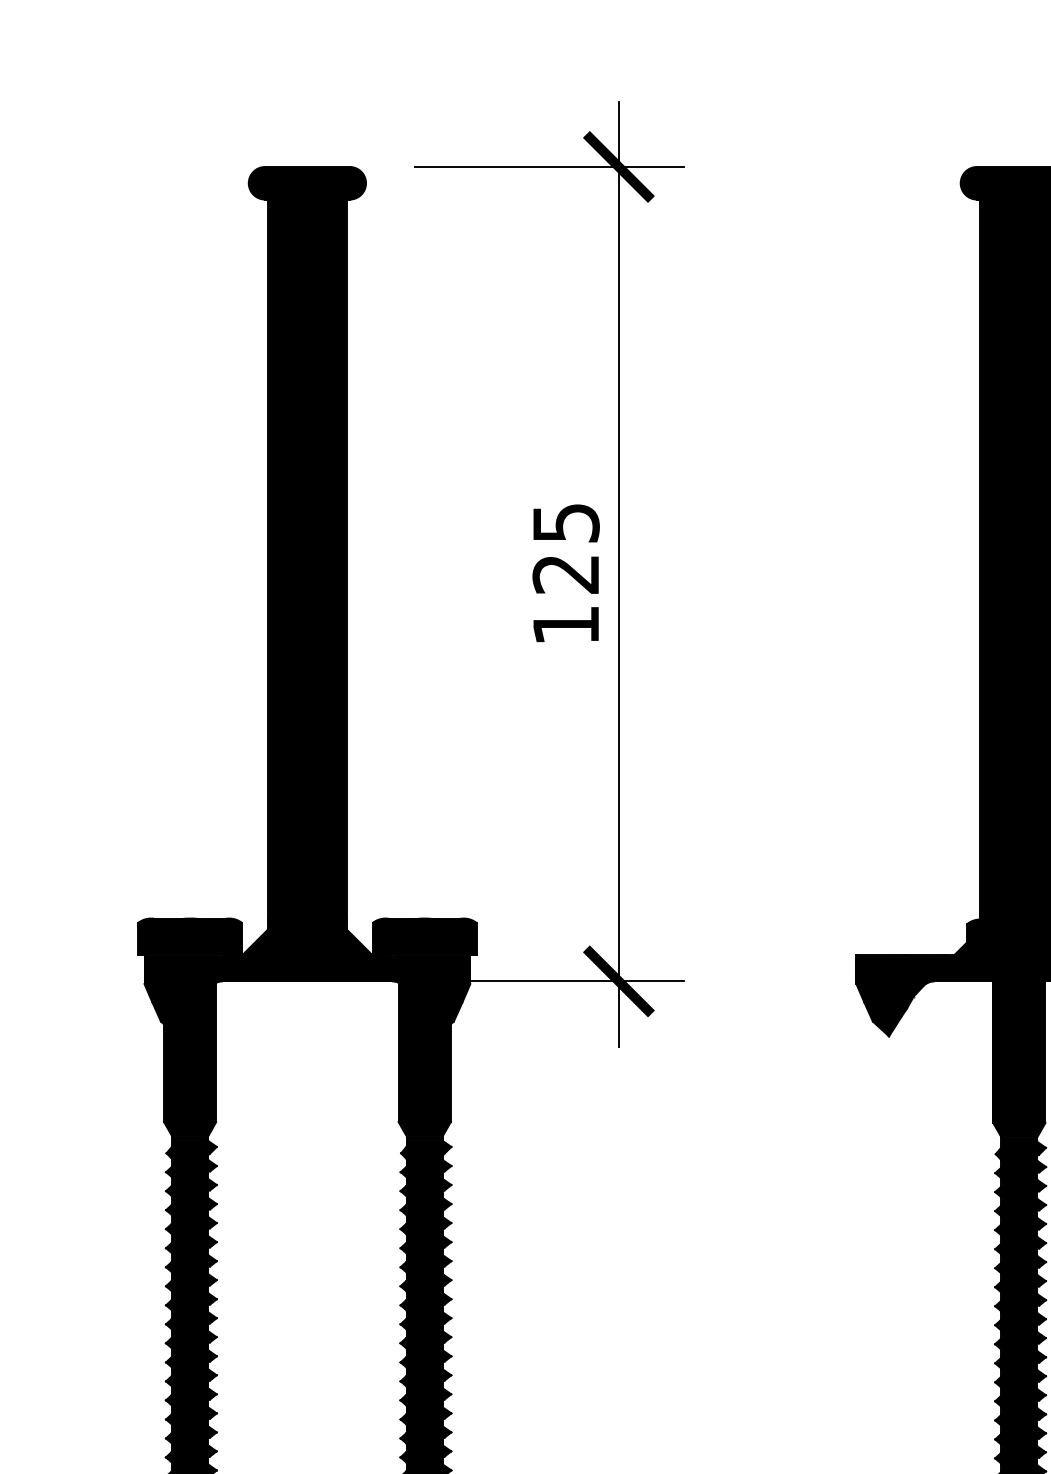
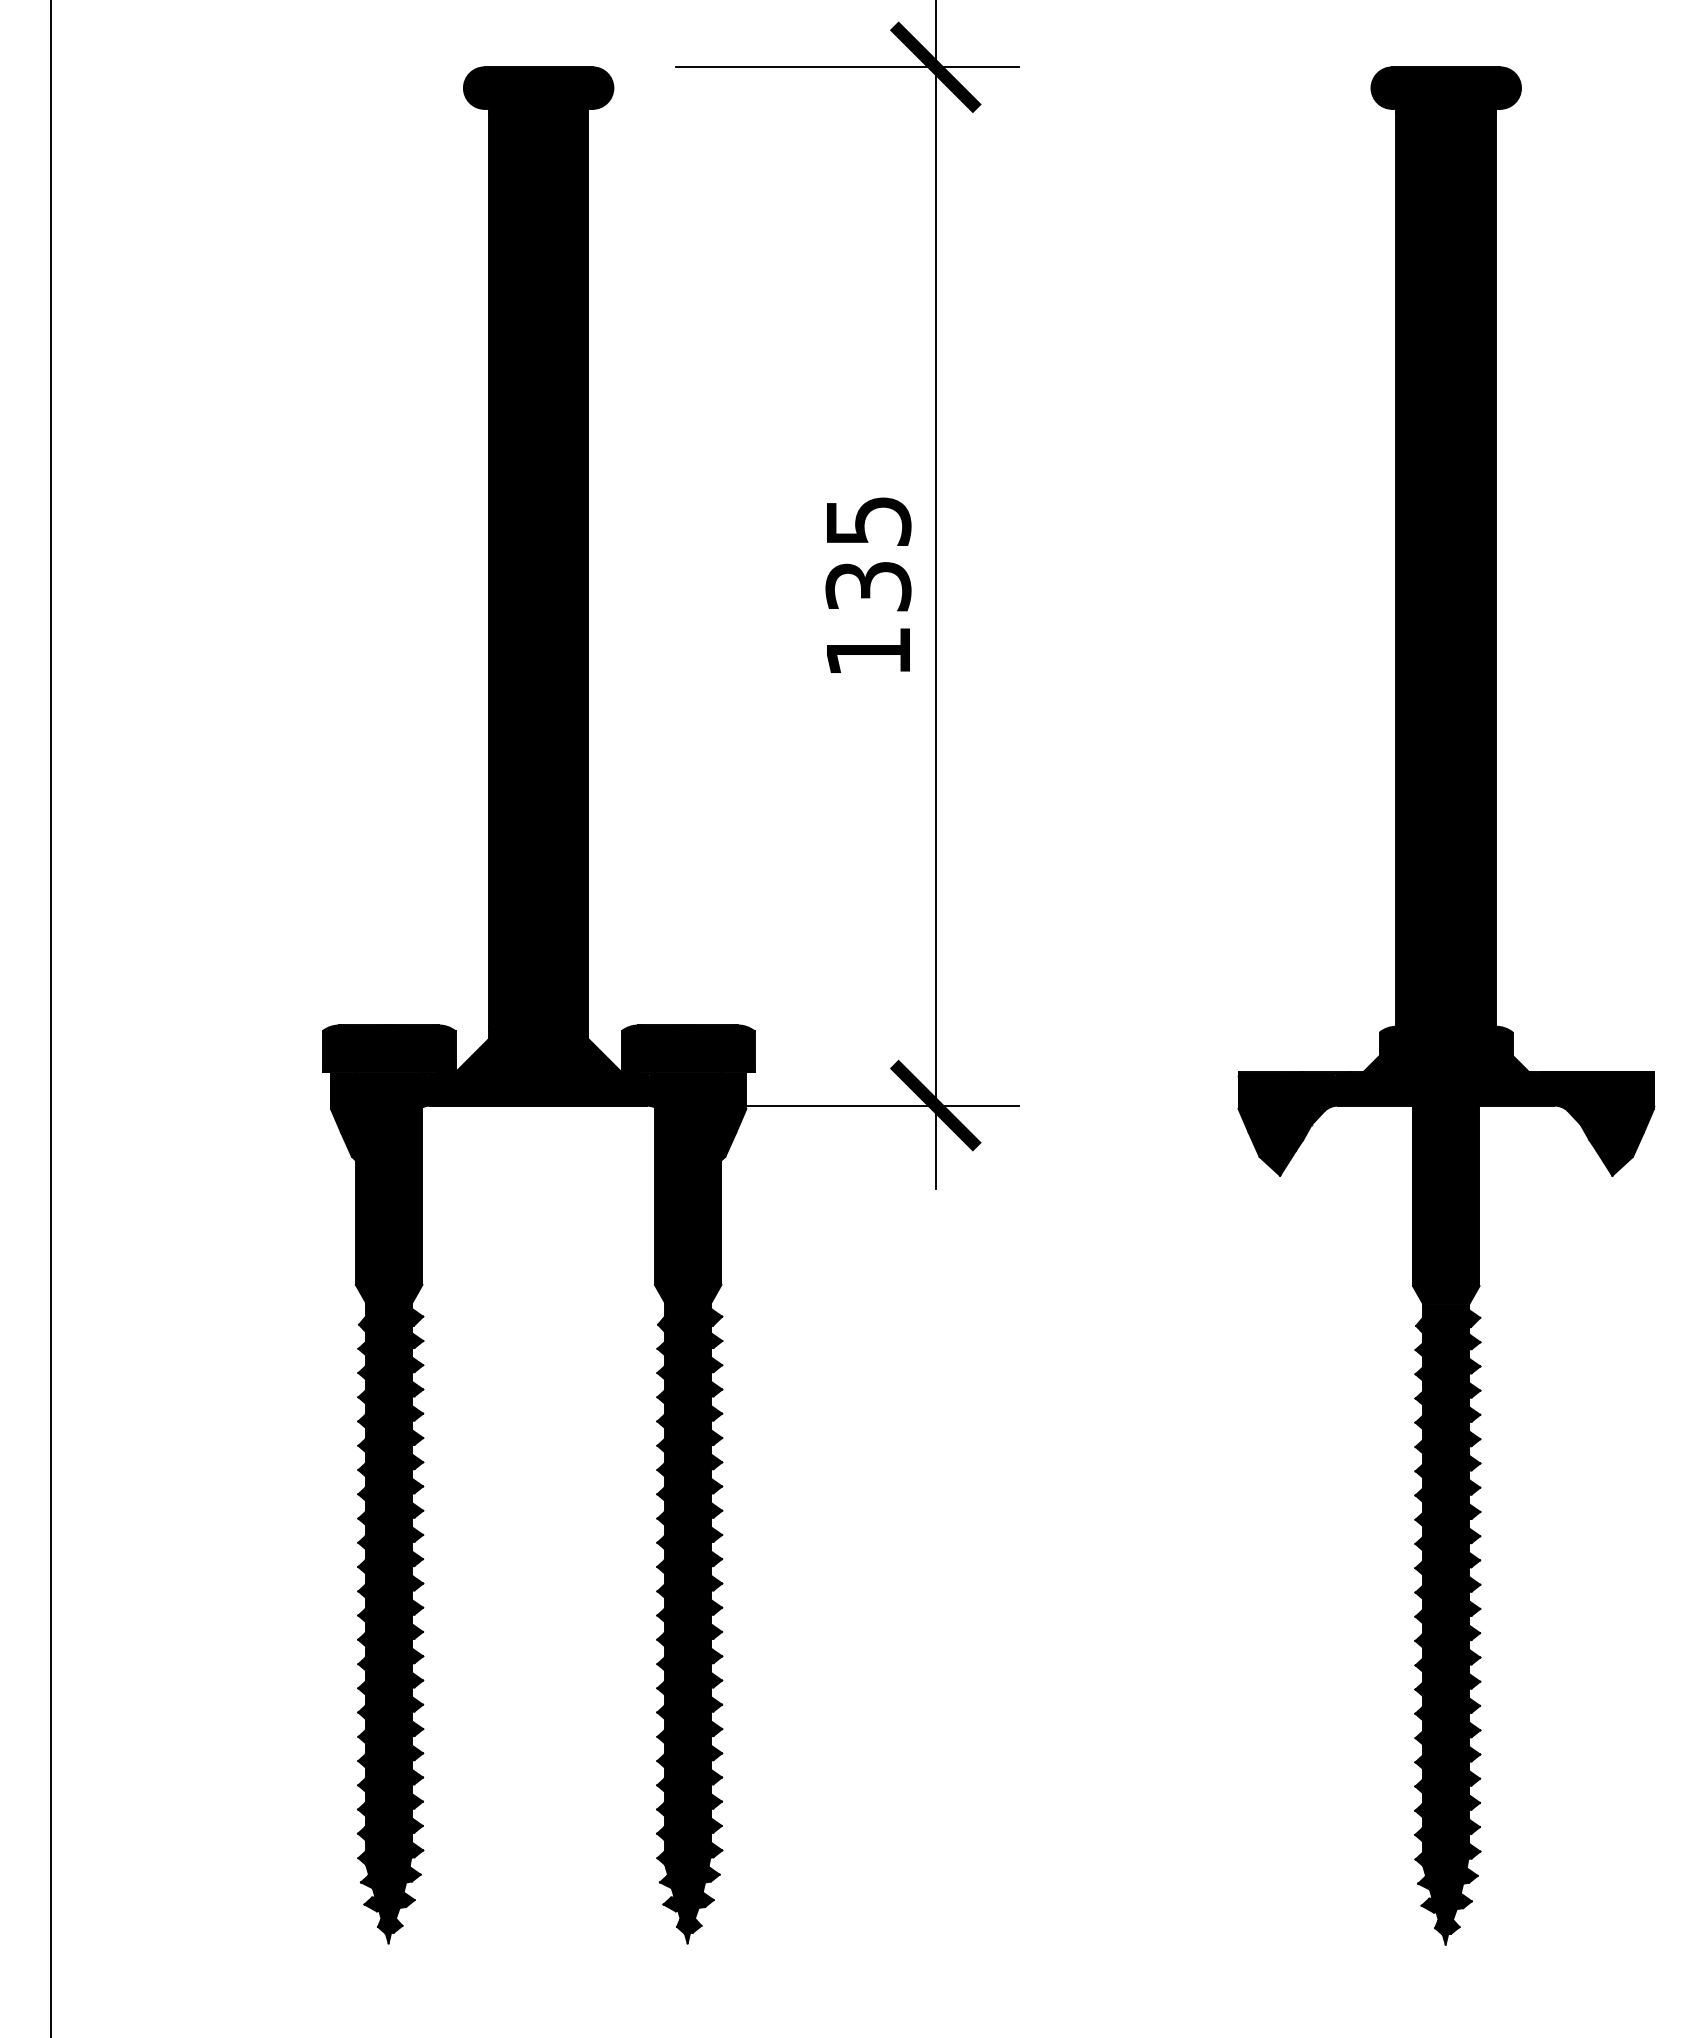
text: (566, 574) -> (868, 586), 125 -> 135

